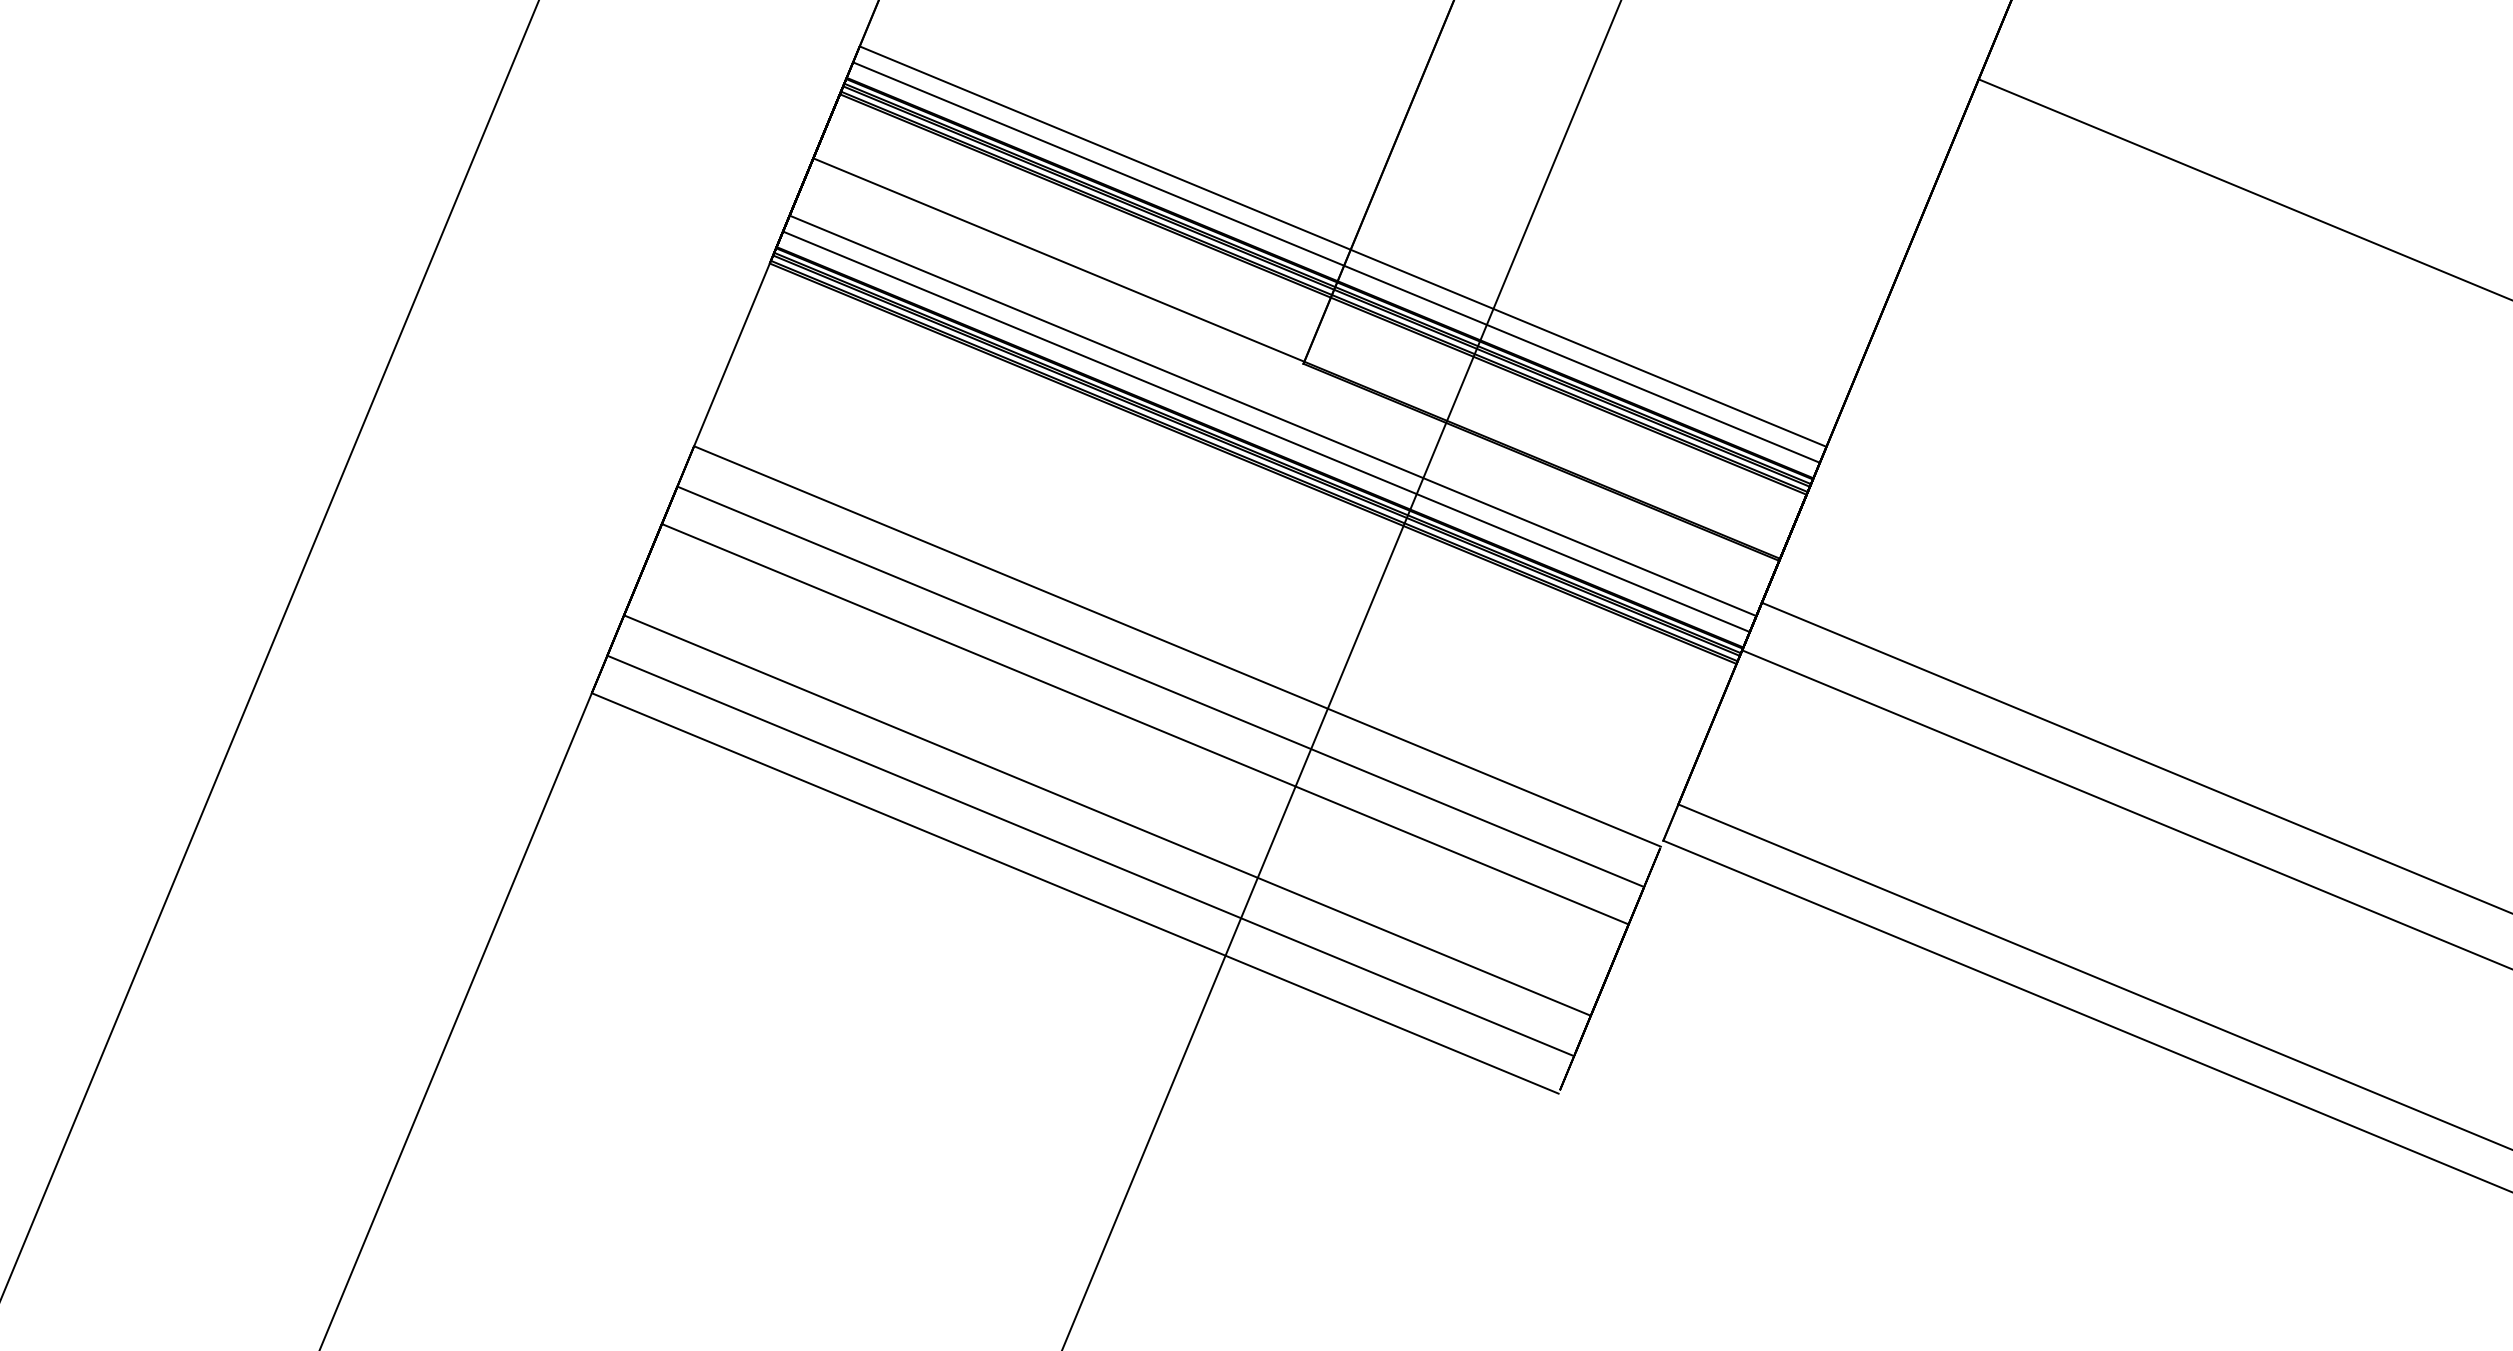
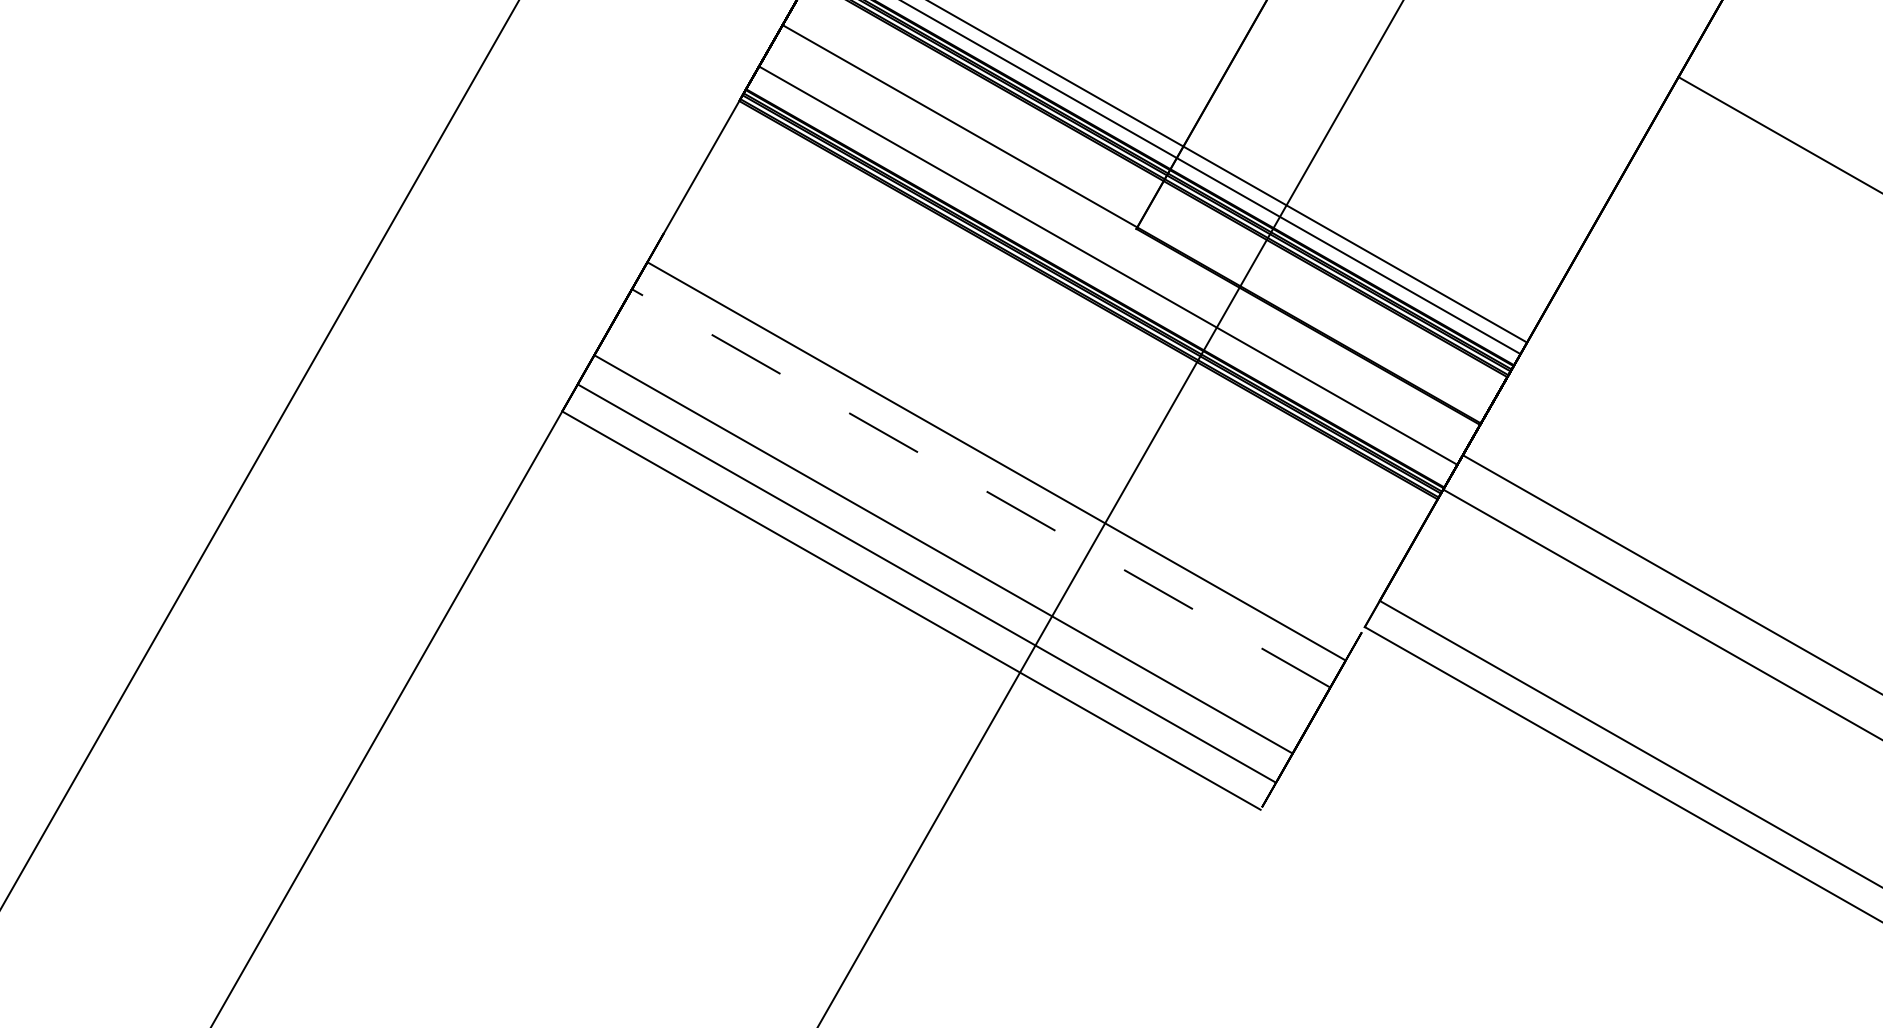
line: (1266, 431) -> (1101, 276), removed
line: (1177, 646) -> (1013, 432), removed
line: (1144, 724) -> (980, 488), solid -> dashed

